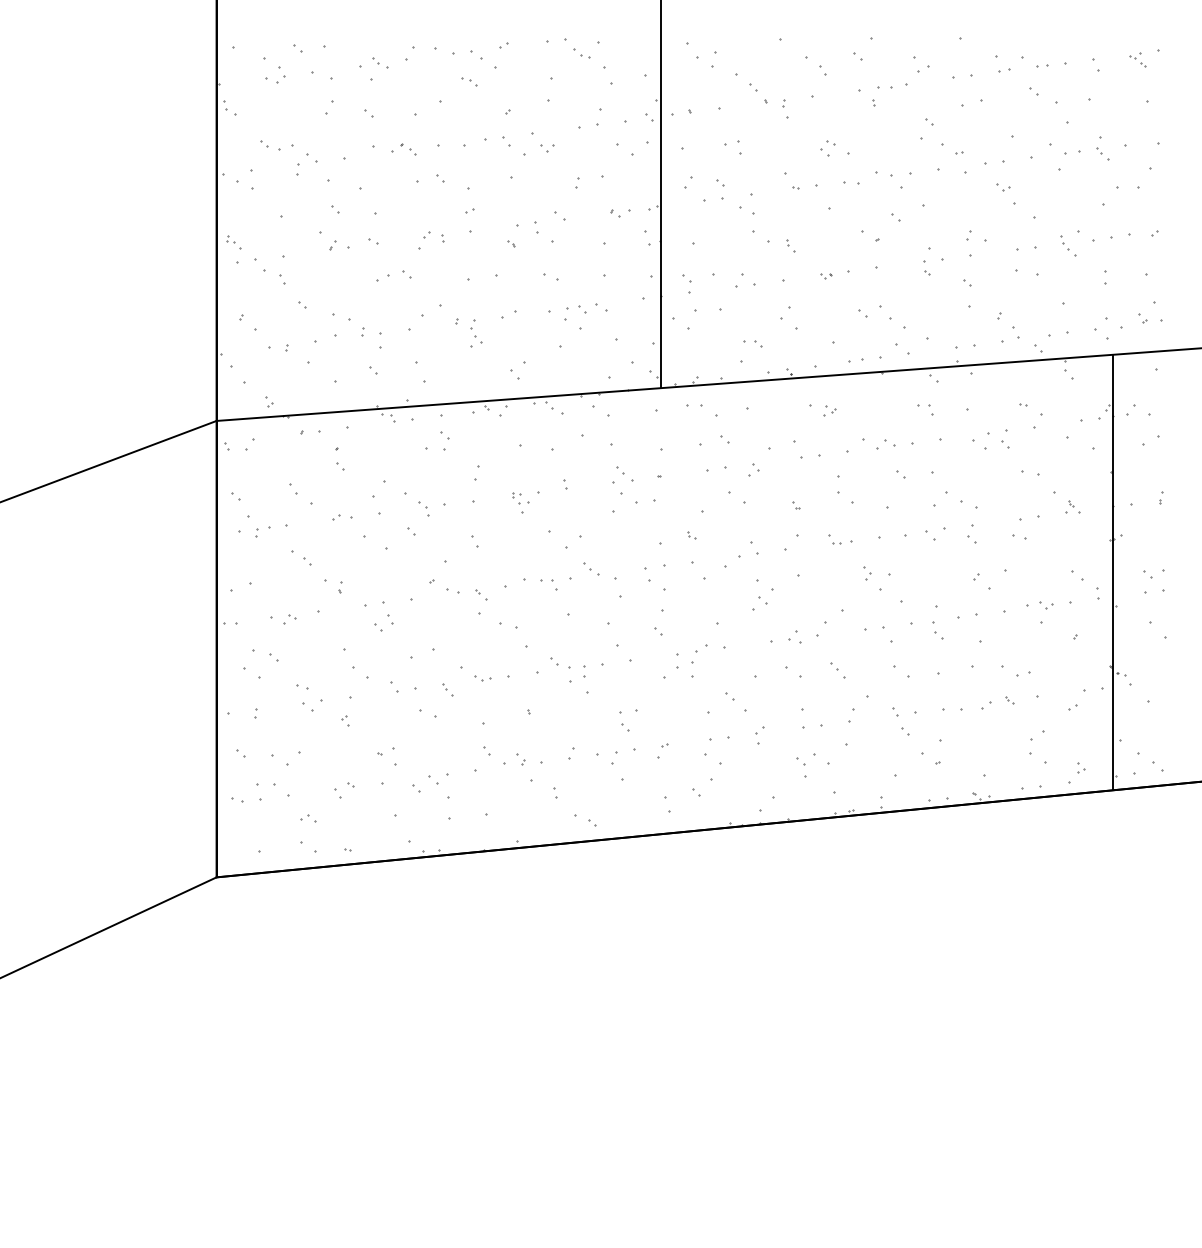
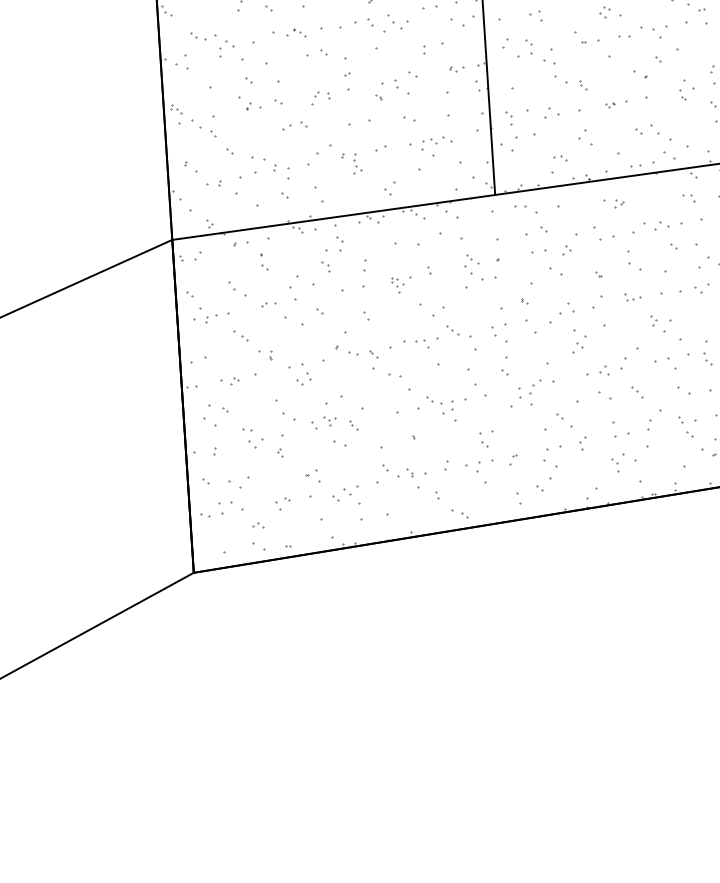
part: (547, 148) -> (400, 25), size x1.6
part: (423, 508) -> (325, 266), moved
part: (482, 678) -> (329, 418), moved

